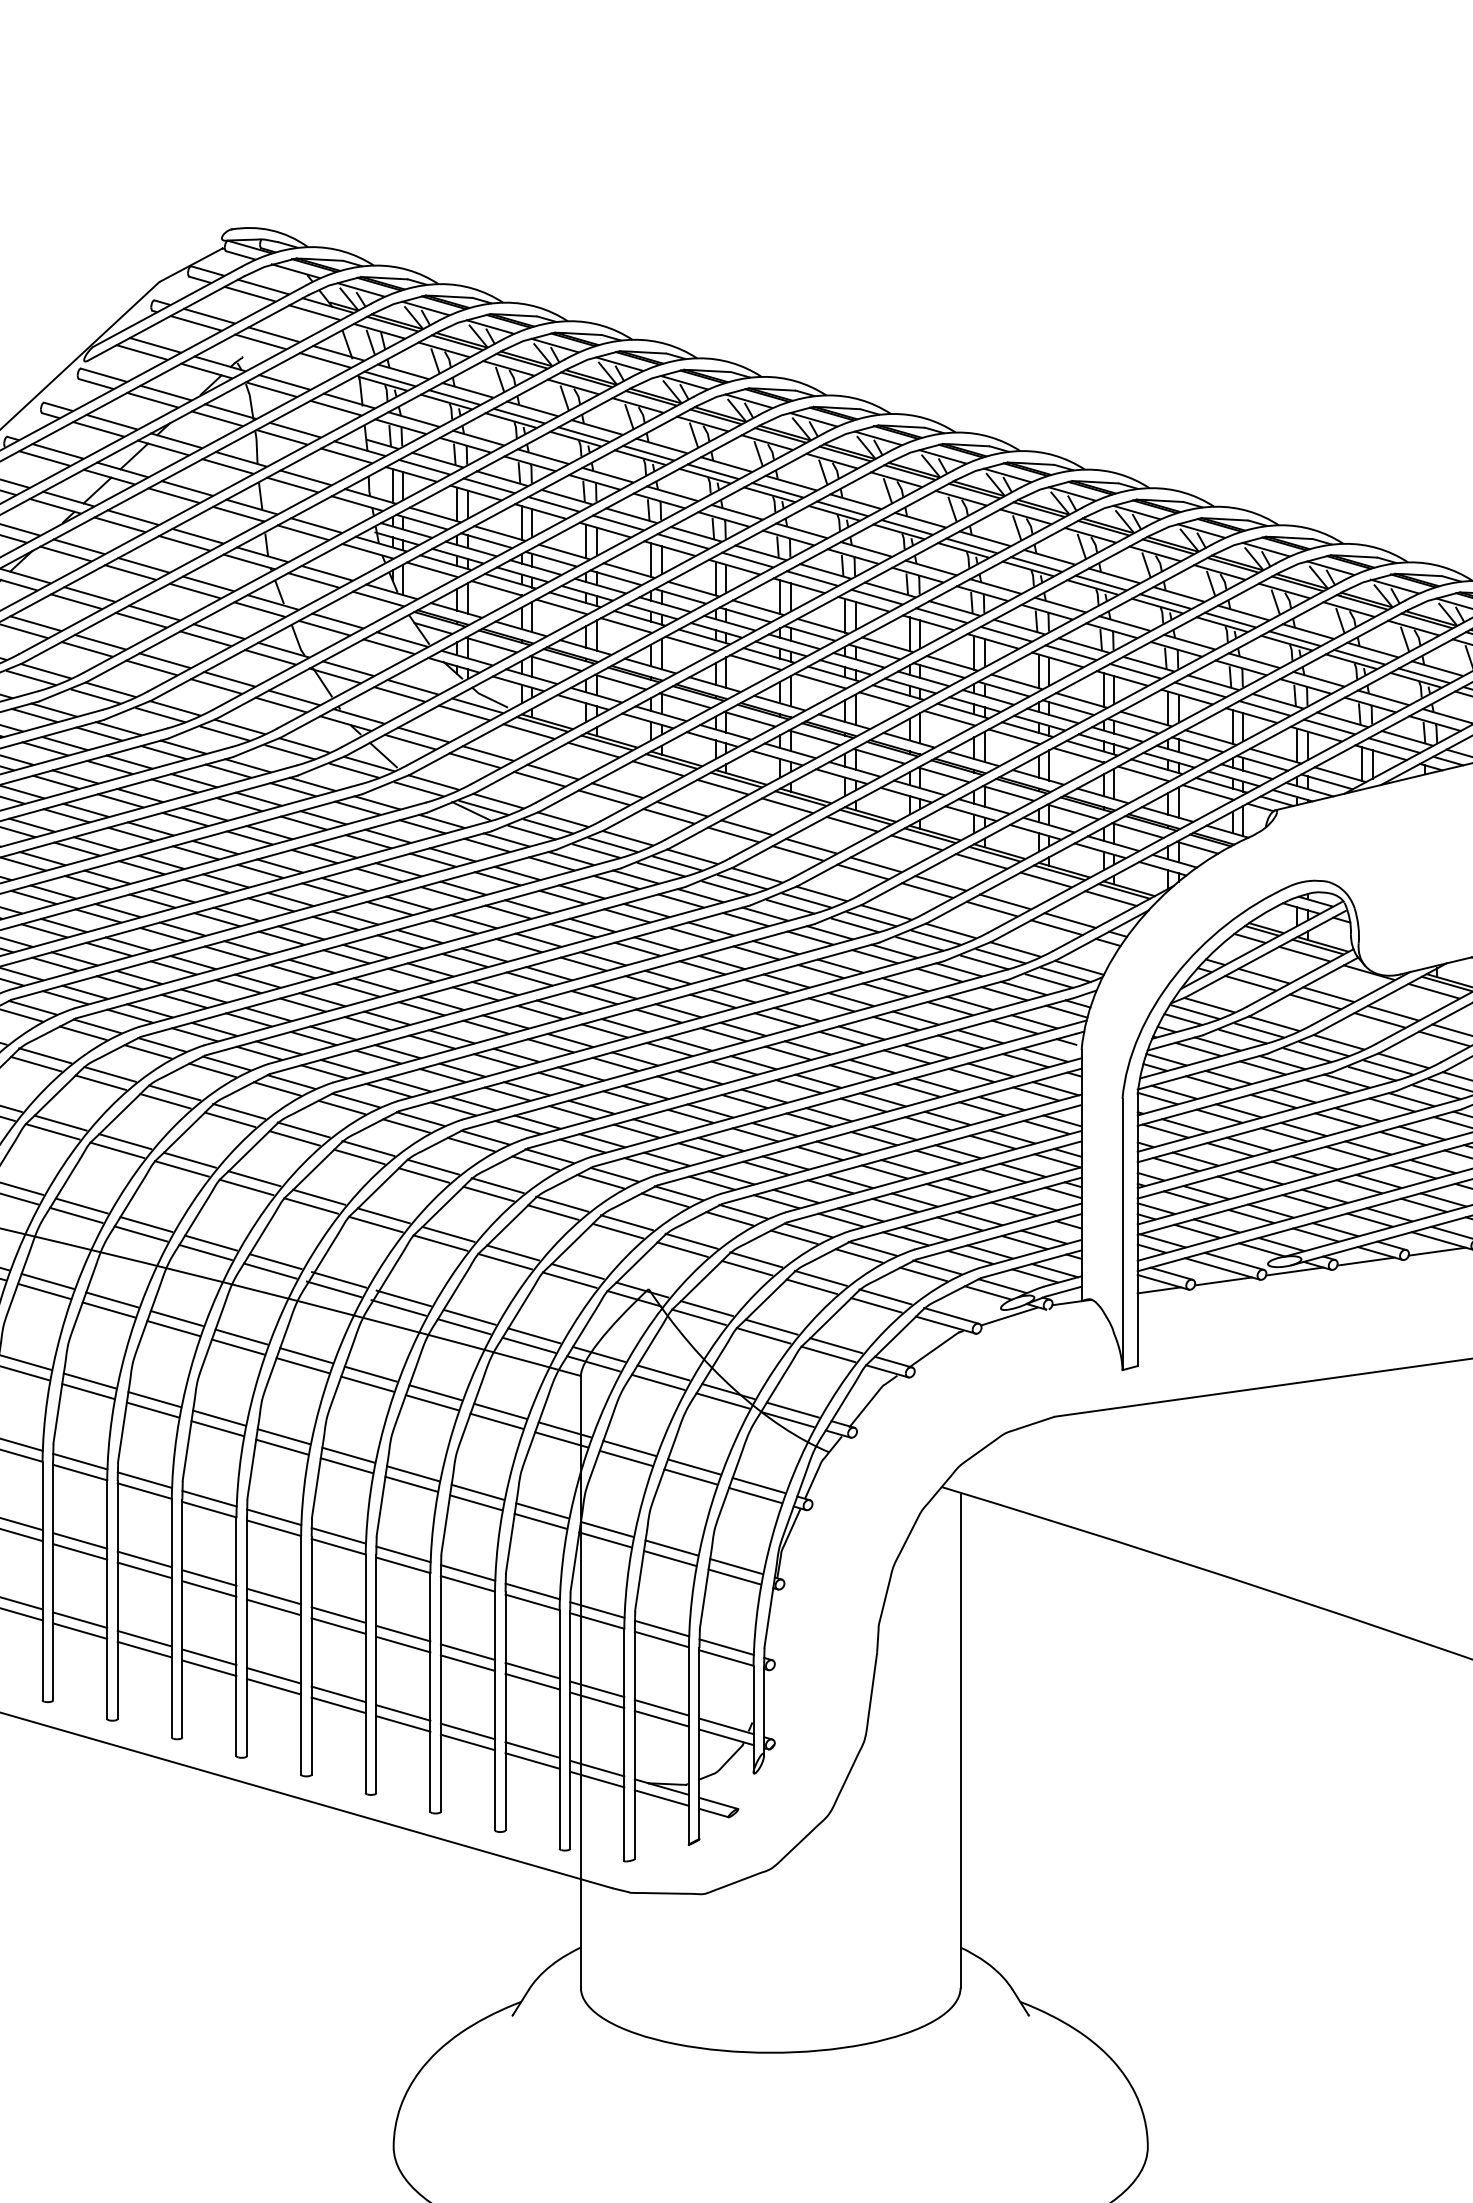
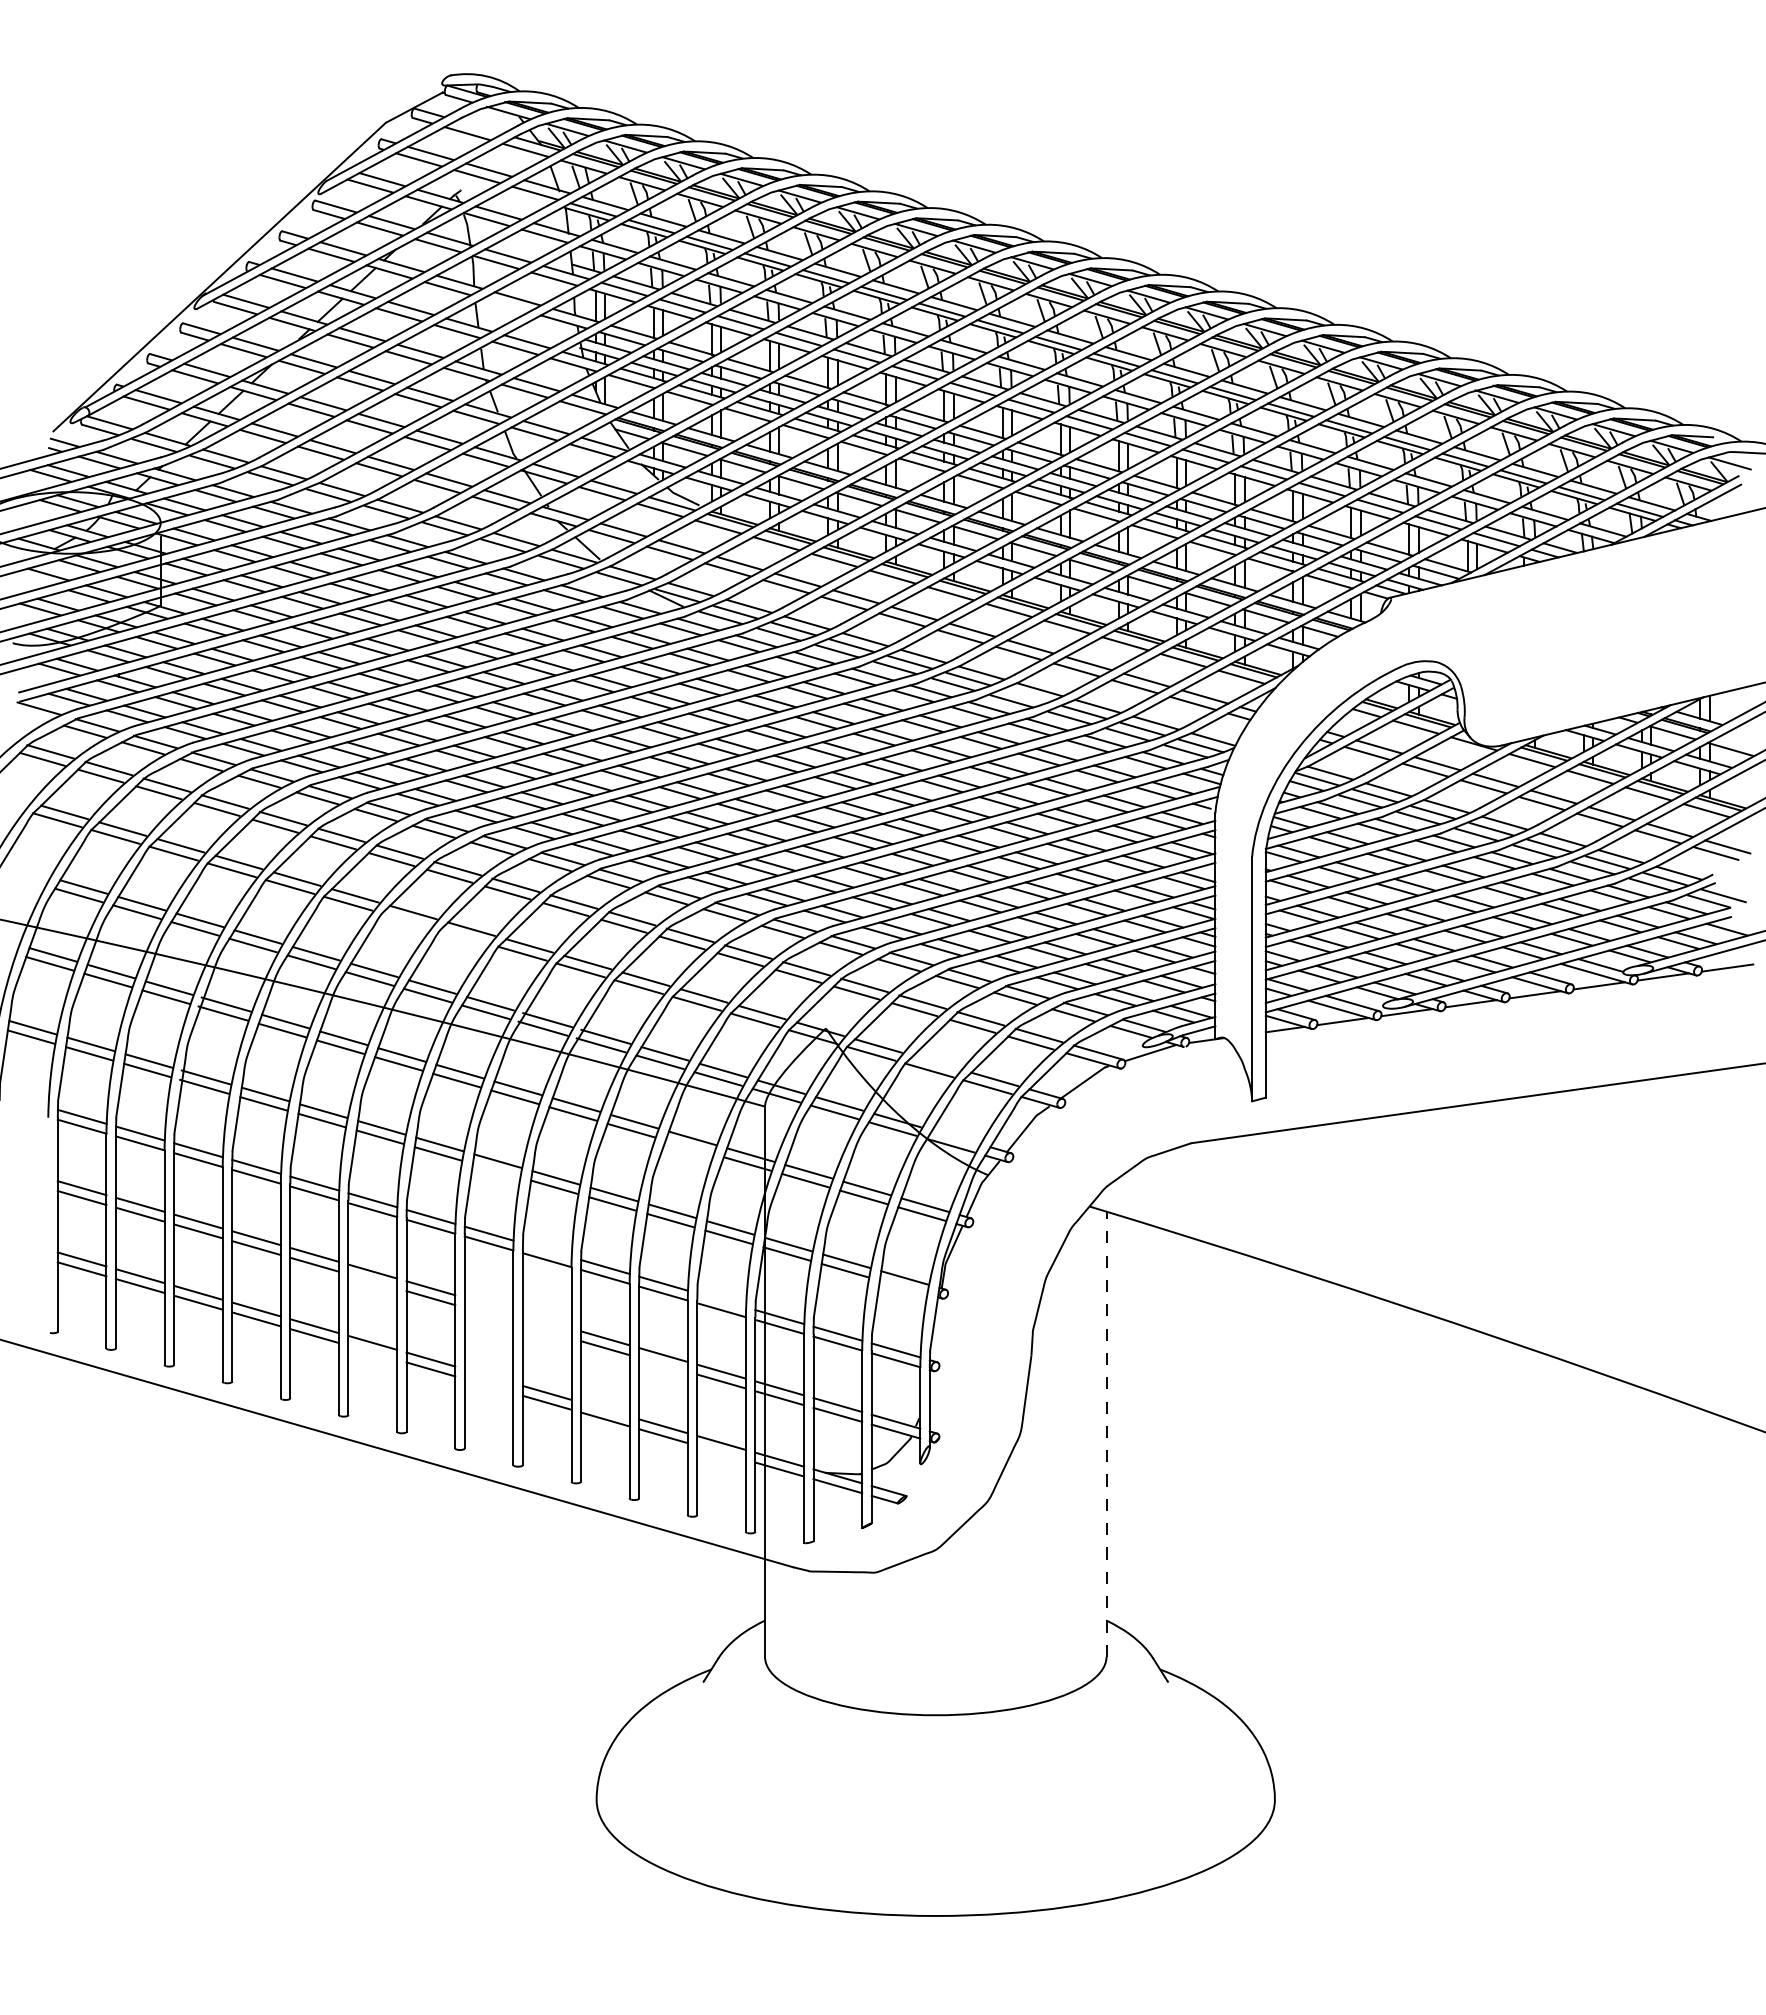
line: (262, 286) -> (478, 126), removed
line: (291, 484) -> (504, 304), removed
line: (871, 918) -> (1026, 695), removed
line: (182, 1169) -> (406, 920), removed
line: (246, 1186) -> (464, 936), removed
line: (771, 1326) -> (936, 1062), removed
line: (792, 1409) -> (955, 1136), removed
line: (495, 1421) -> (688, 1147), removed
line: (281, 1447) -> (495, 1170), removed
line: (337, 1535) -> (546, 1250), removed
line: (144, 1570) -> (372, 1281), removed
line: (733, 1577) -> (902, 1287), removed
line: (532, 1591) -> (721, 1300), removed
line: (273, 1596) -> (488, 1304), removed
line: (273, 1607) -> (488, 1314), removed
line: (337, 1614) -> (546, 1321), removed
line: (337, 1626) -> (546, 1331), removed
line: (144, 1649) -> (372, 1352), removed
line: (468, 1662) -> (663, 1364), removed
line: (273, 1676) -> (488, 1376), removed
line: (273, 1687) -> (488, 1386), removed
line: (403, 1712) -> (605, 1409), removed
line: (960, 1740) -> (1106, 1434), solid -> dashed
line: (532, 1760) -> (721, 1452), removed

